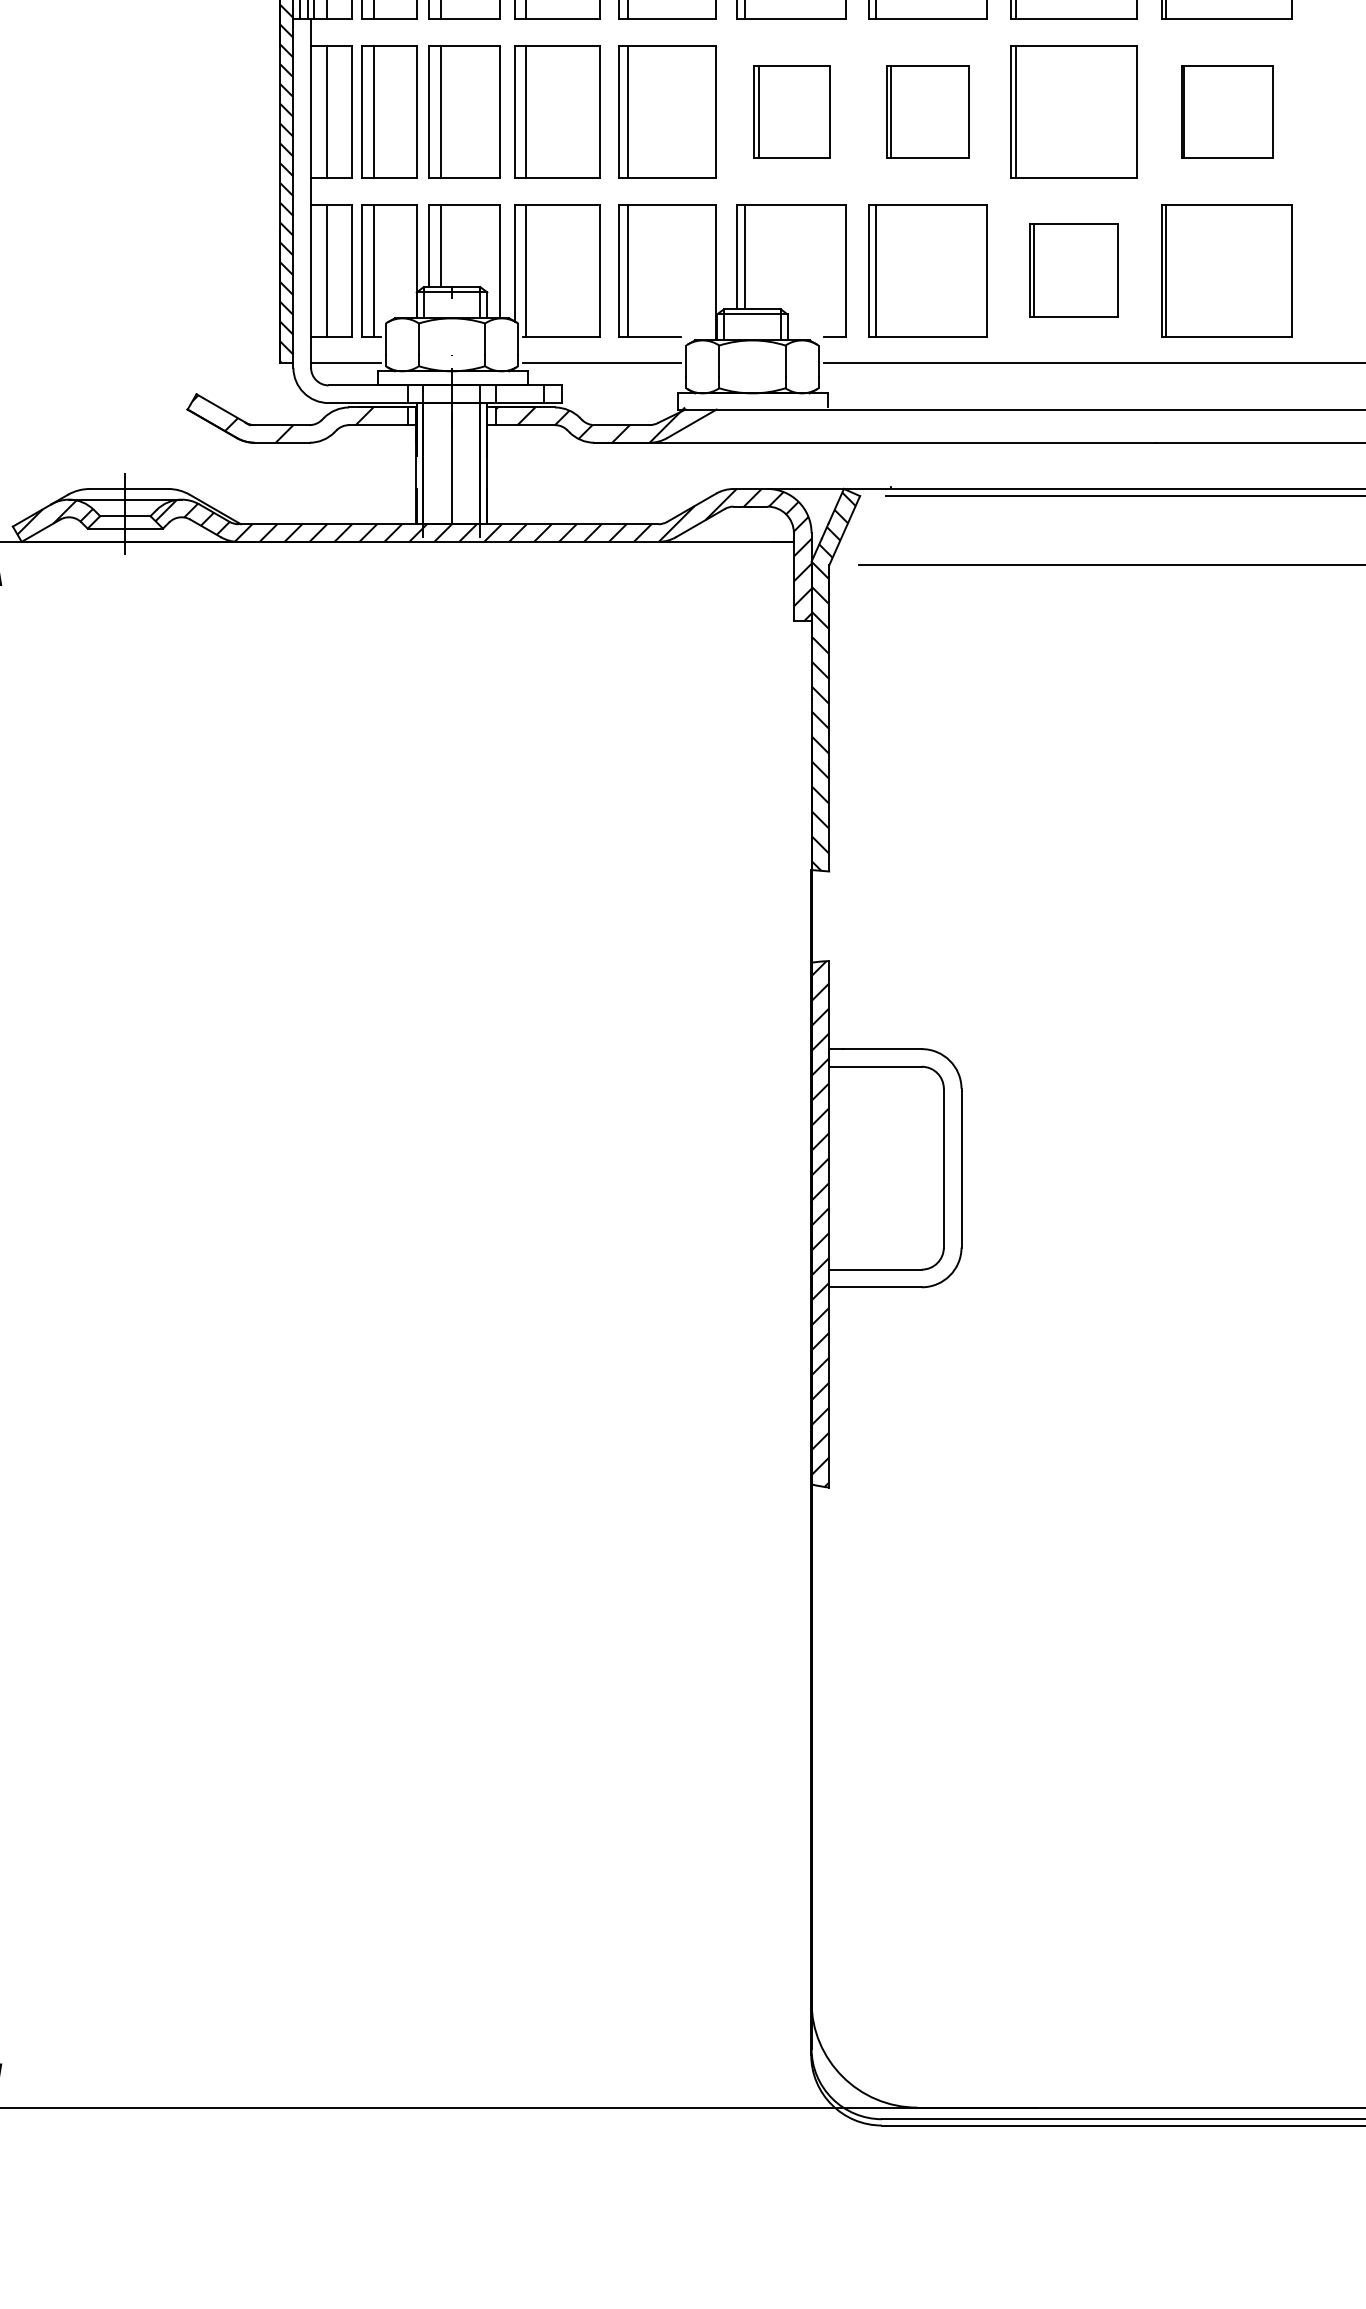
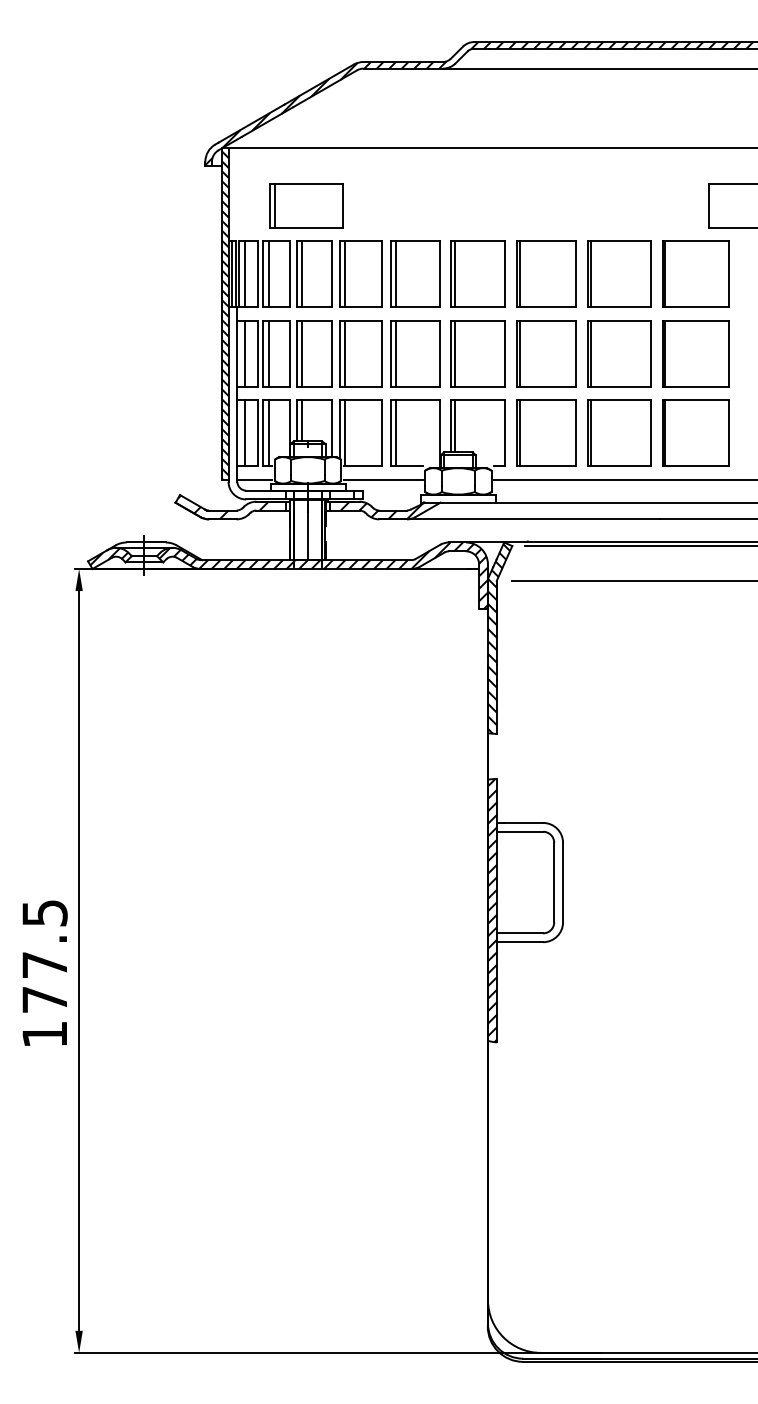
part: (790, 111) -> (477, 353), size x1.43
part: (928, 111) -> (546, 353), size x1.43
part: (1226, 111) -> (695, 353), size x1.43
part: (1074, 269) -> (619, 432), size x1.43

